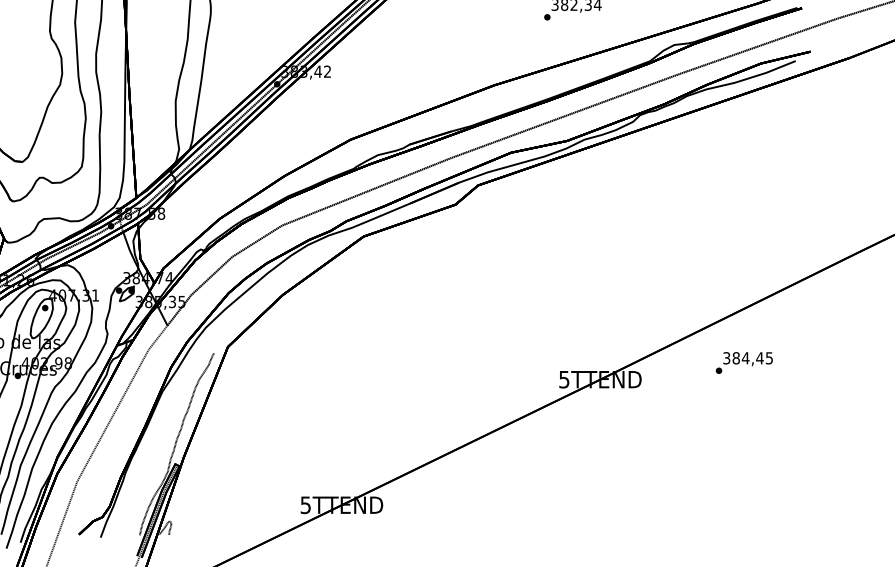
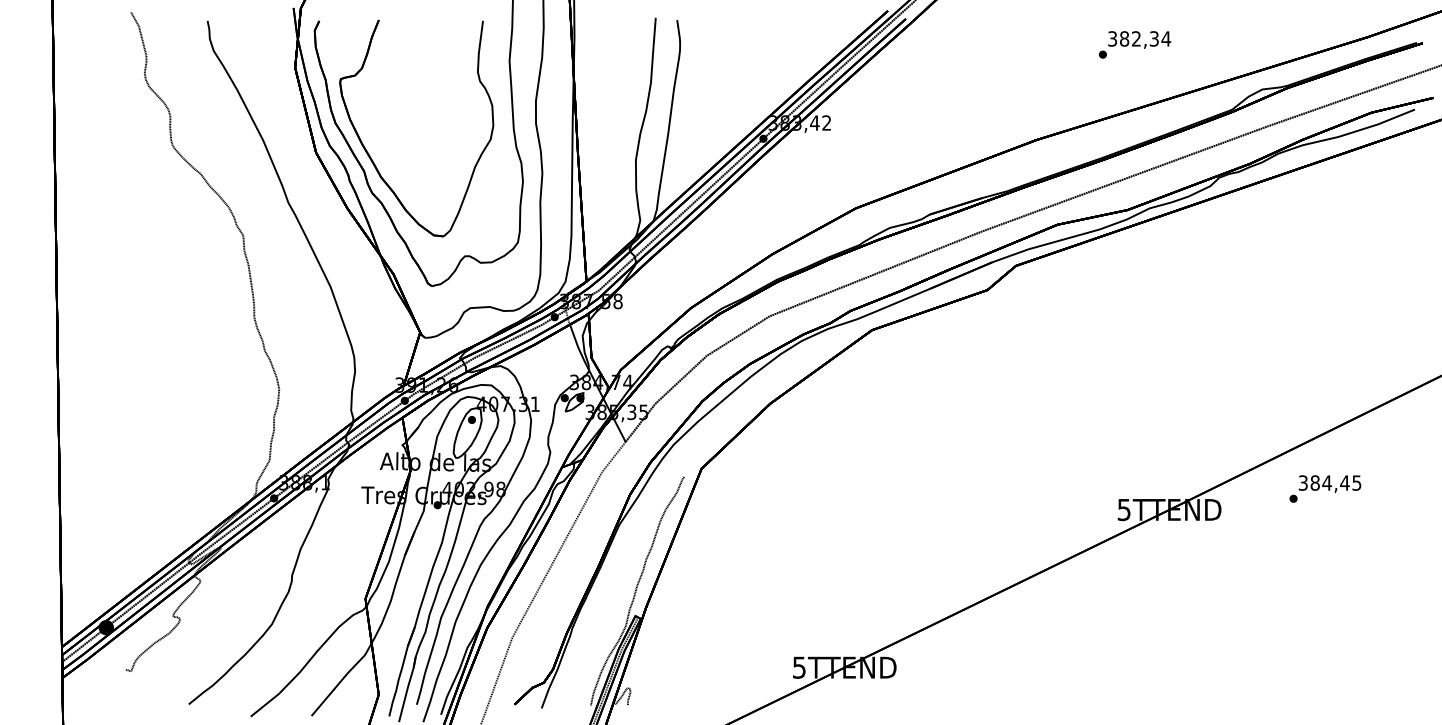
text: (744, 362) -> (1325, 488), moved

